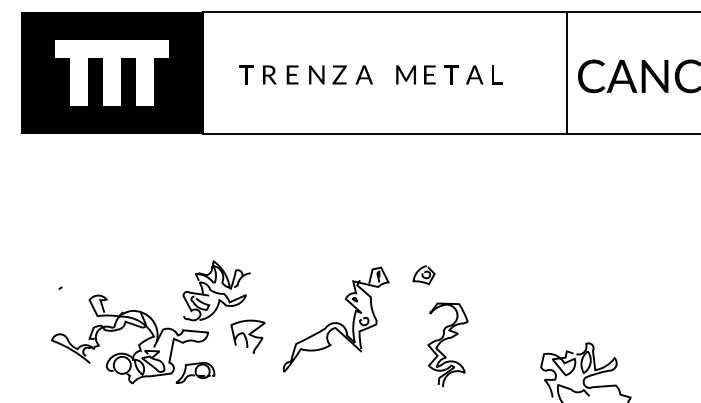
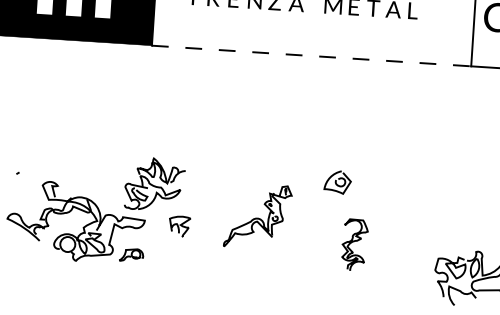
line: (385, 133) -> (311, 55), solid -> dashed
part: (423, 275) -> (337, 182), size x1.4
part: (335, 319) -> (257, 216), size x0.7
part: (247, 336) -> (179, 226), size x0.7
part: (447, 344) -> (354, 244), size x0.7
part: (195, 372) -> (131, 254), size x0.7

